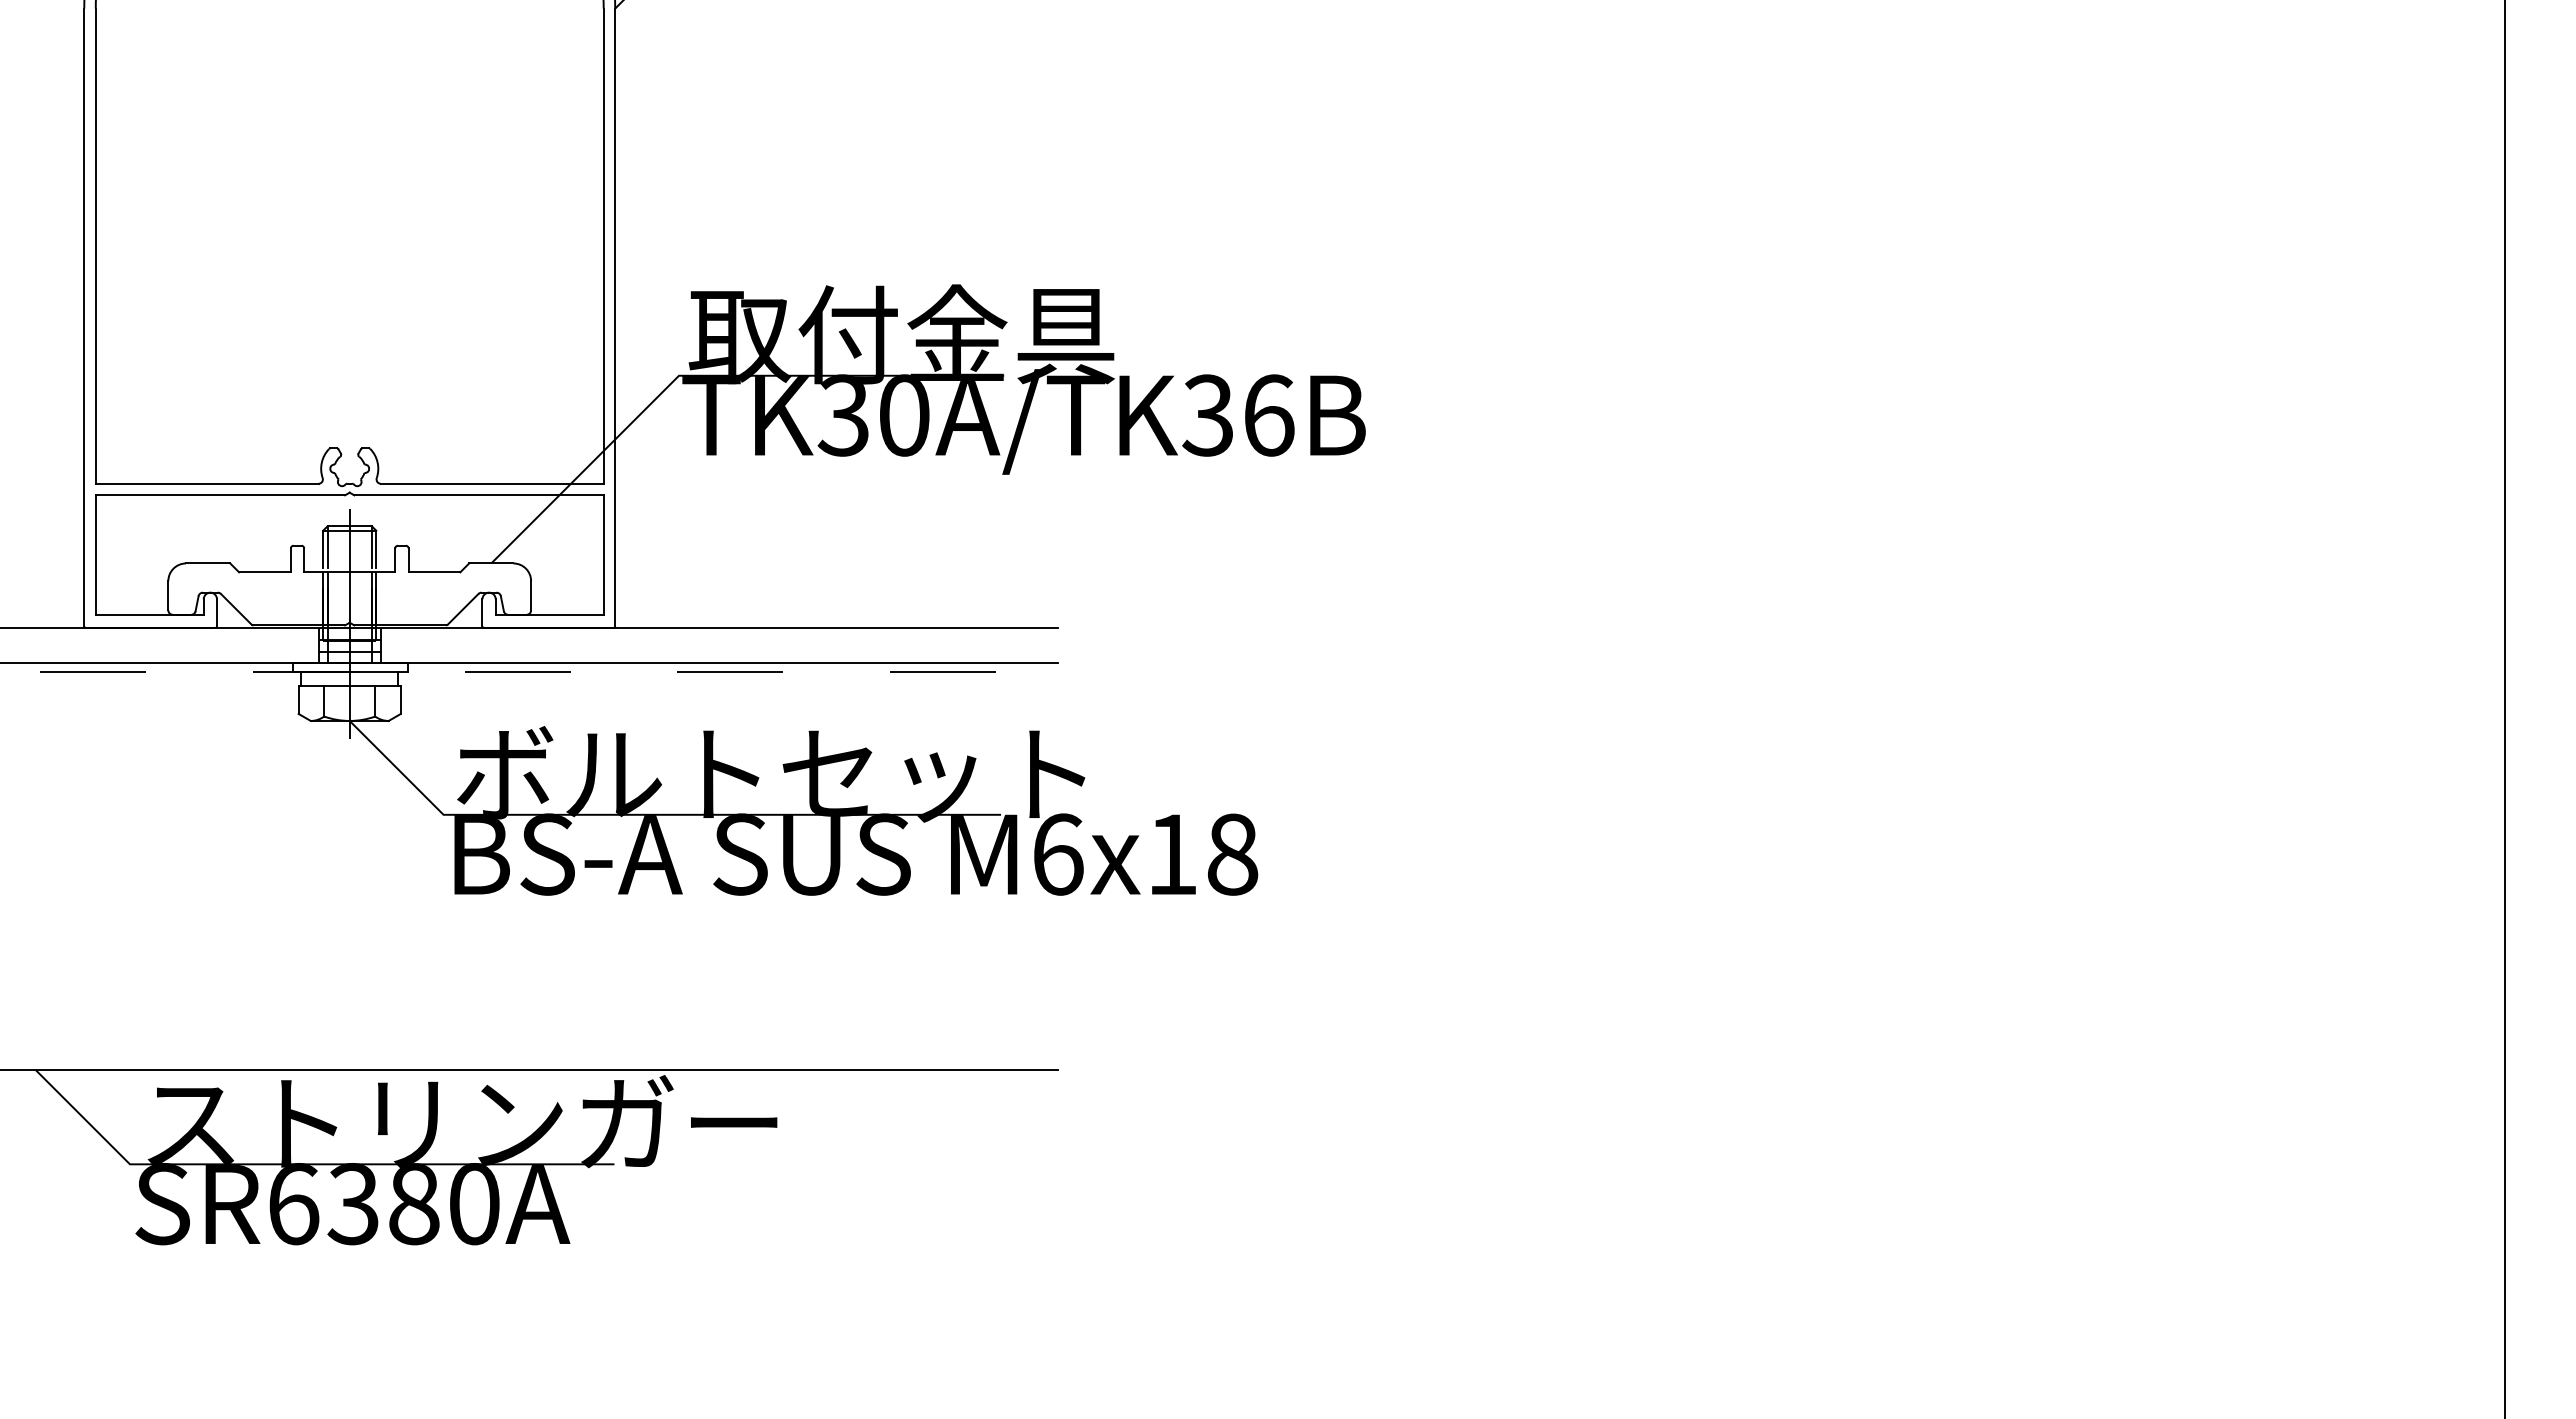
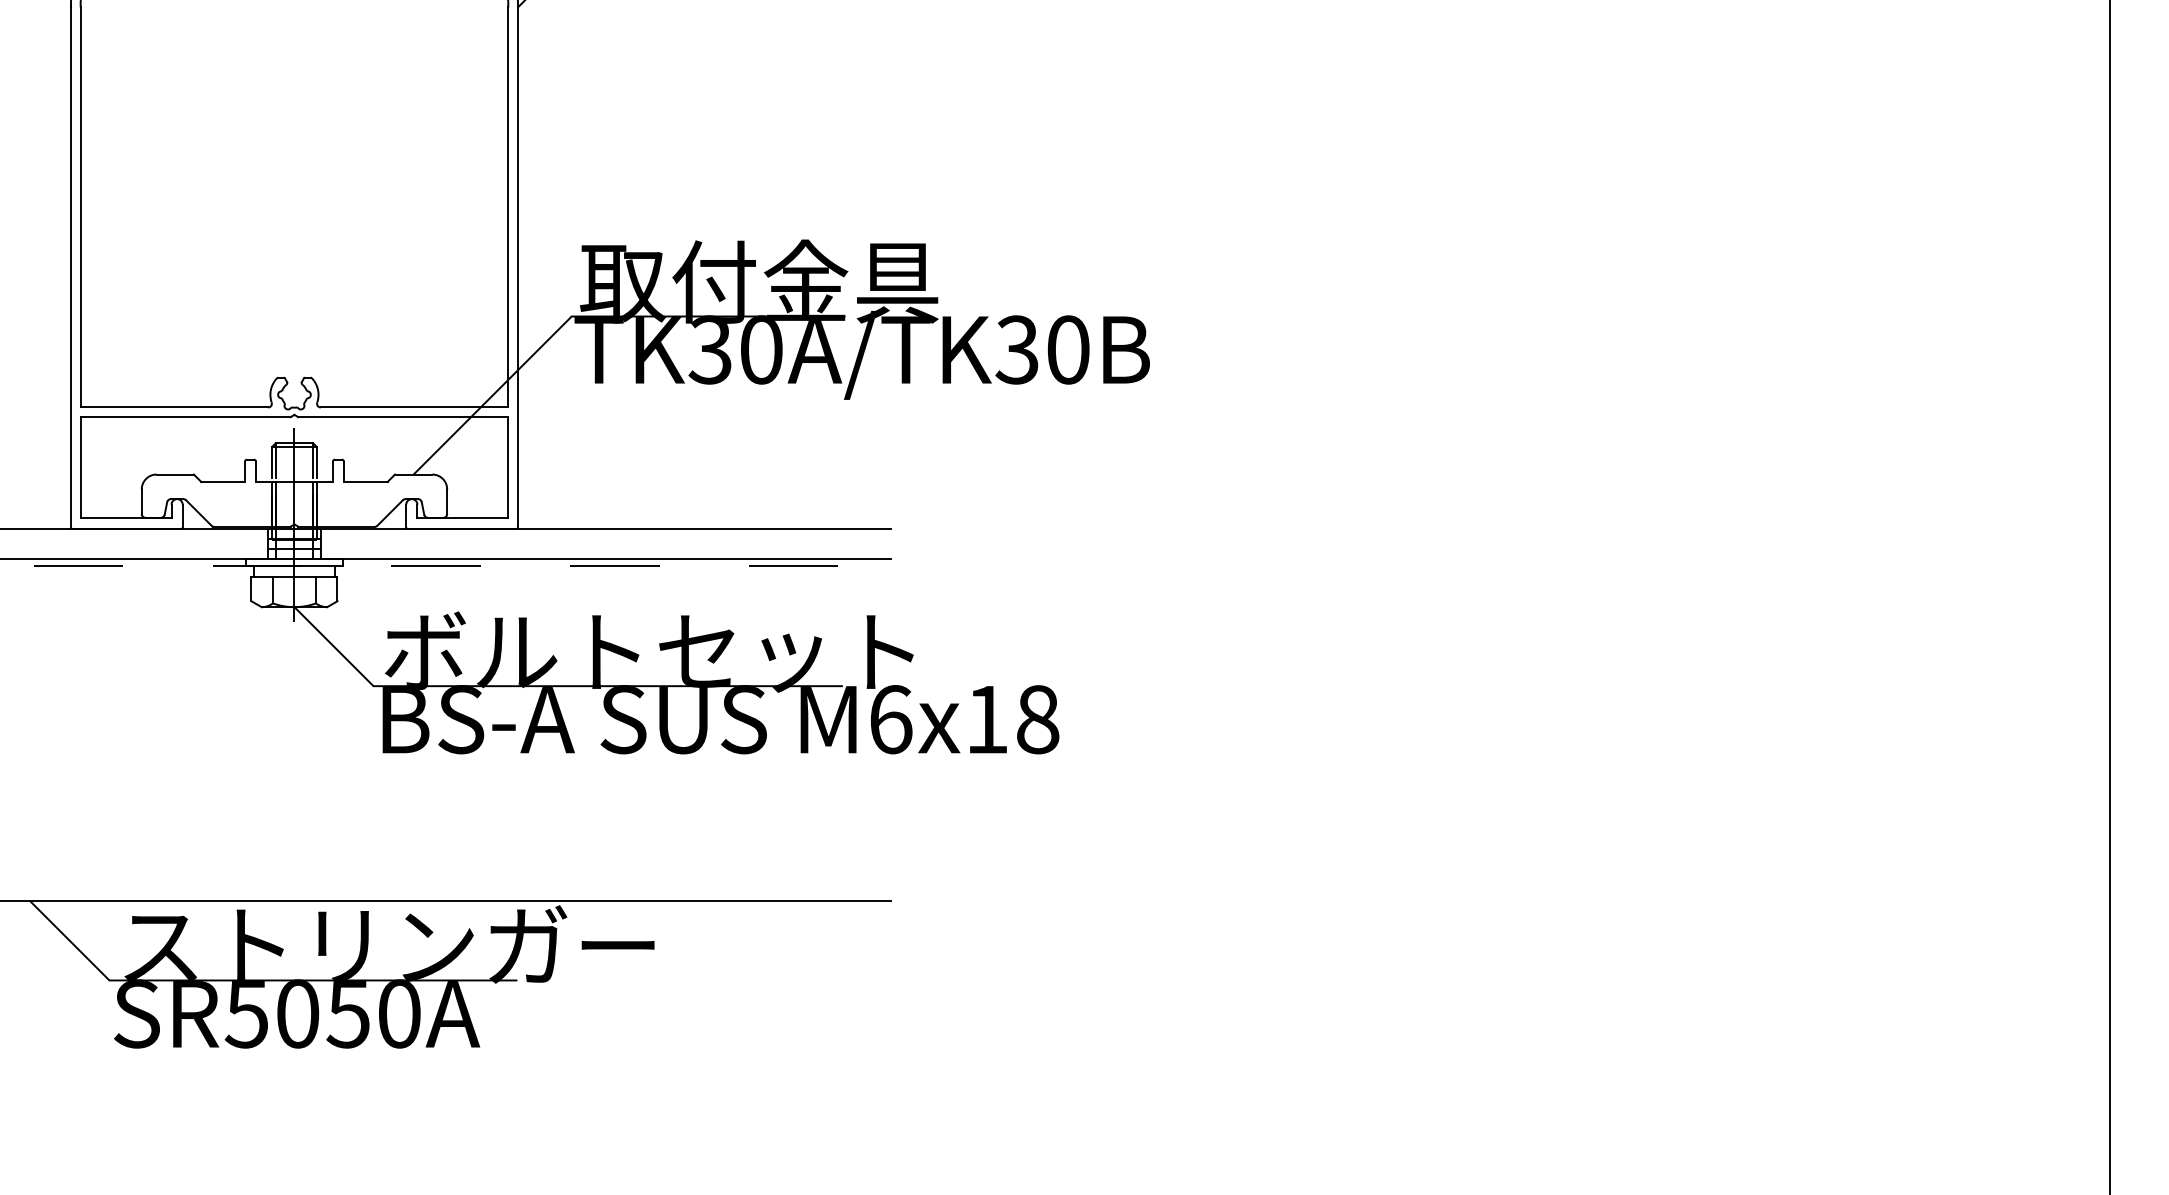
text: (1269, 415) -> (1068, 349), TK30A/TK36B -> TK30A/TK30B
text: (352, 1204) -> (296, 1014), SR6380A -> SR5050A

